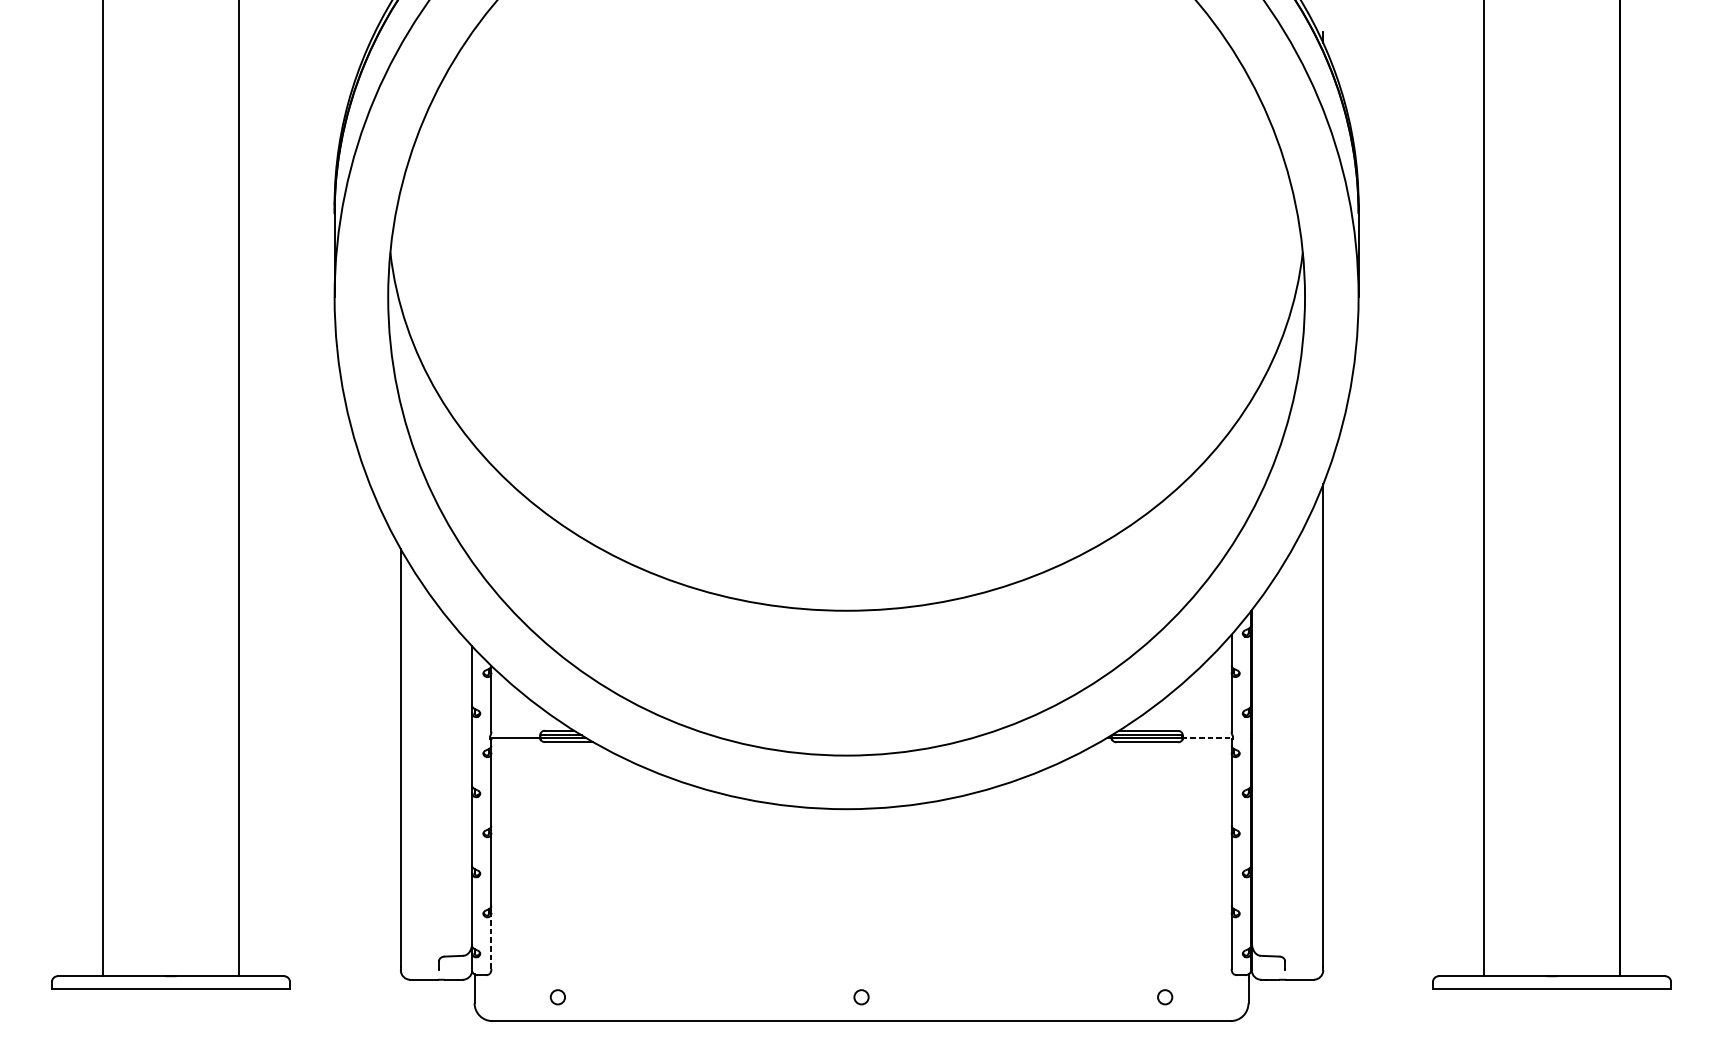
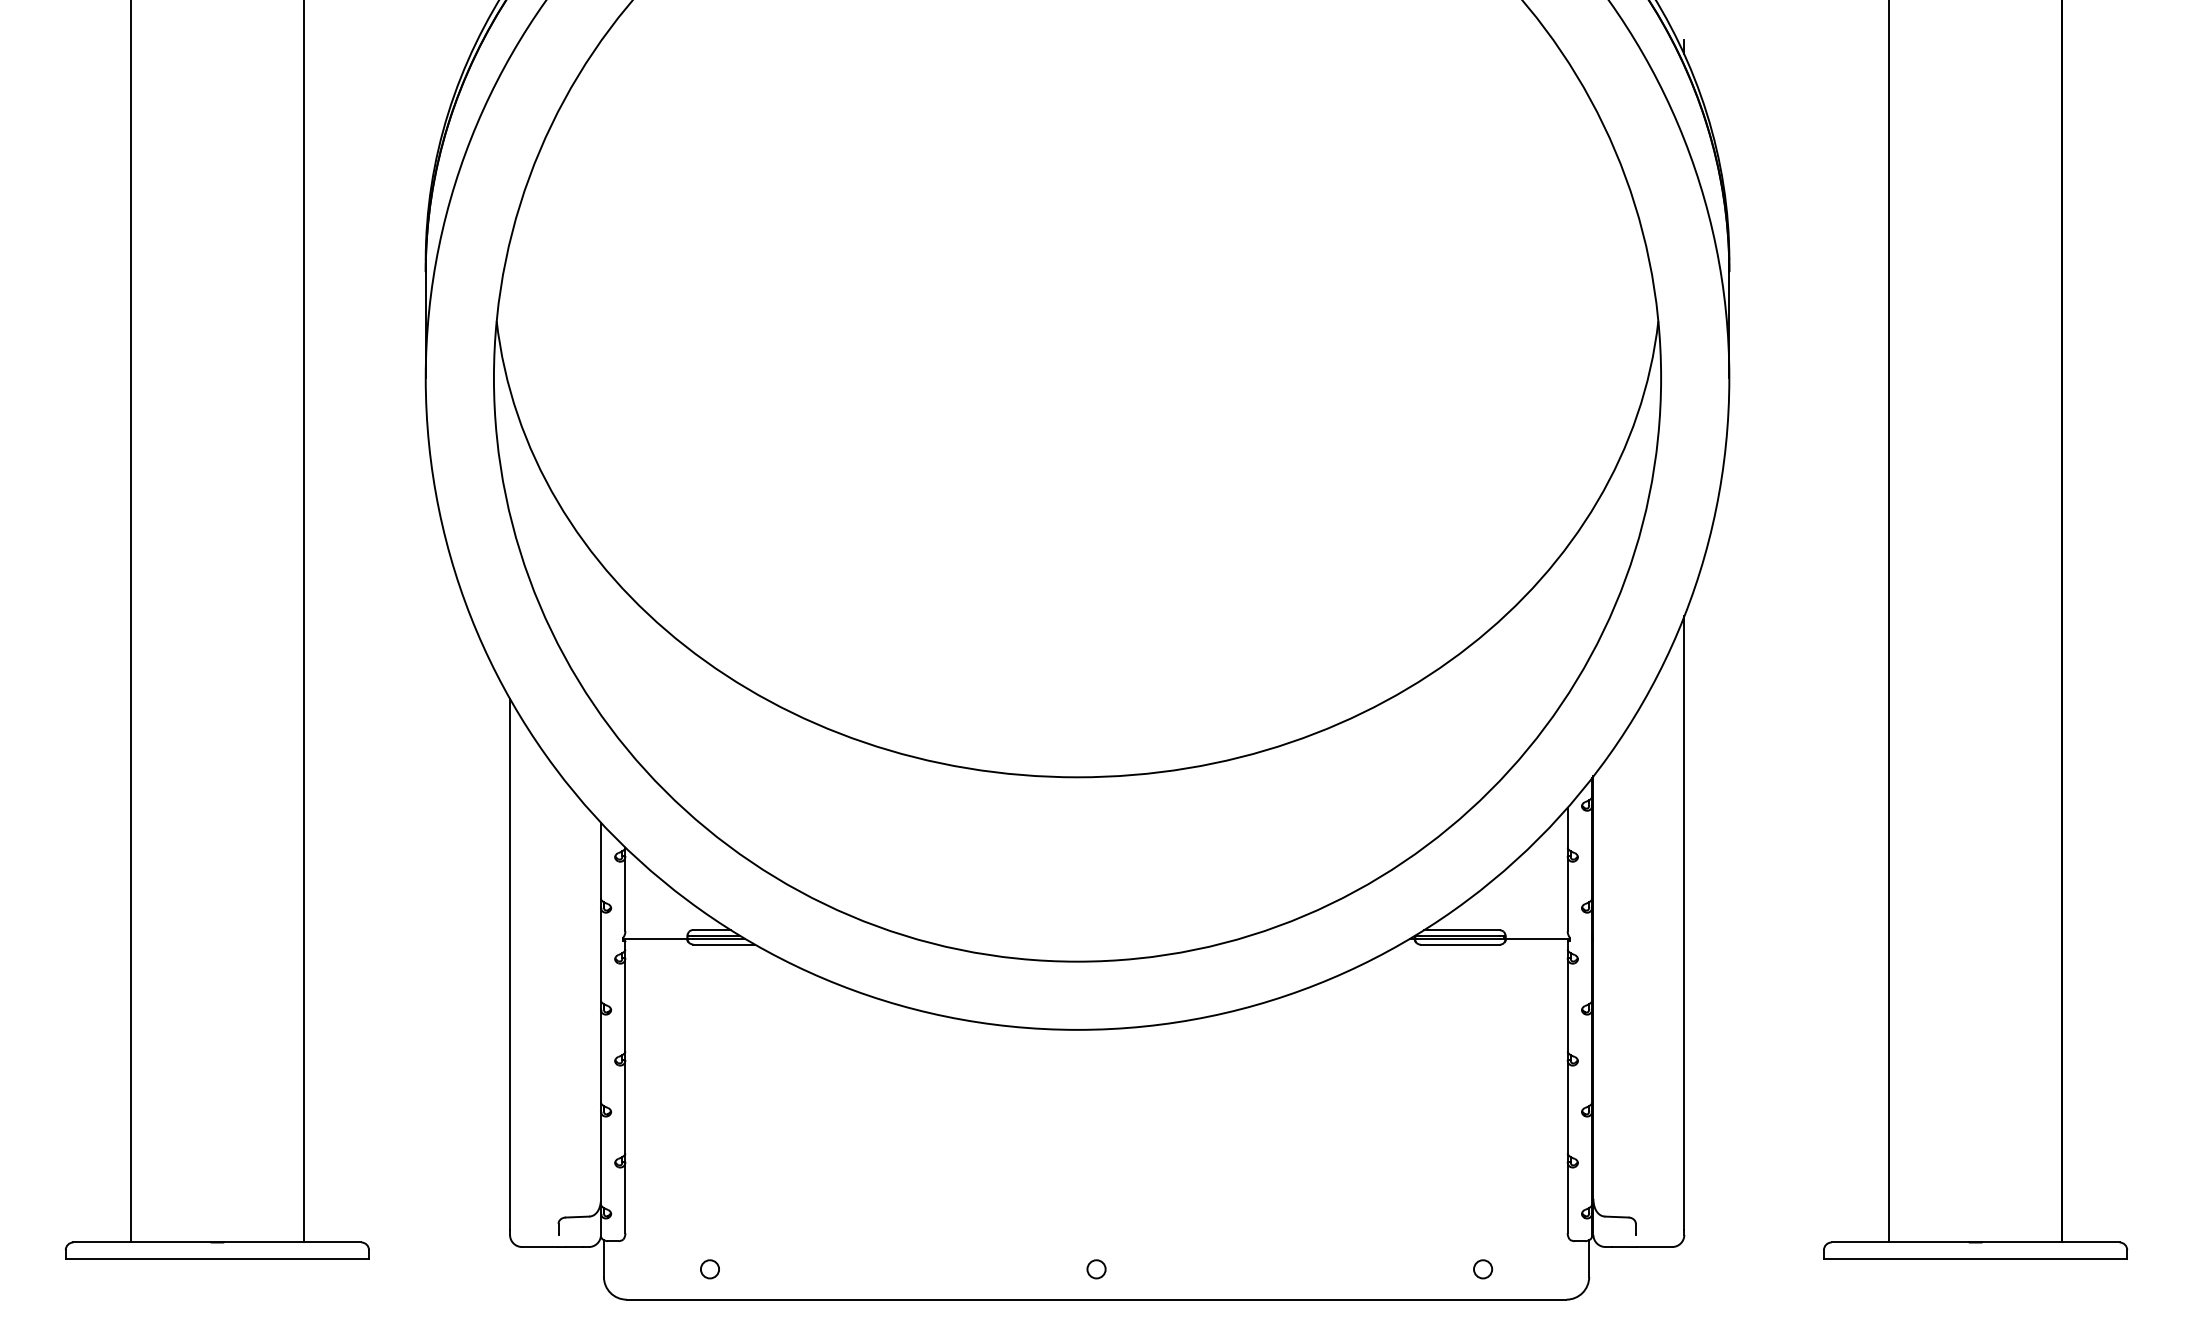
line: (1207, 737) -> (1536, 938), dashed -> solid
line: (491, 940) -> (625, 1197), dashed -> solid

